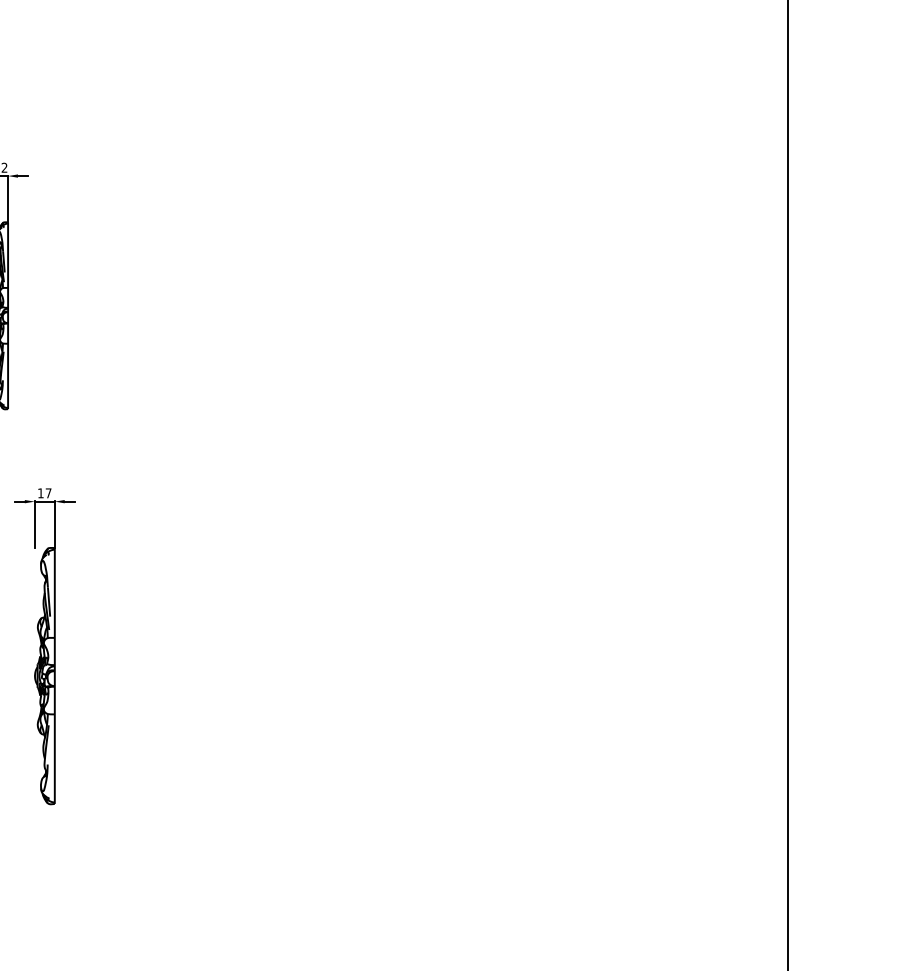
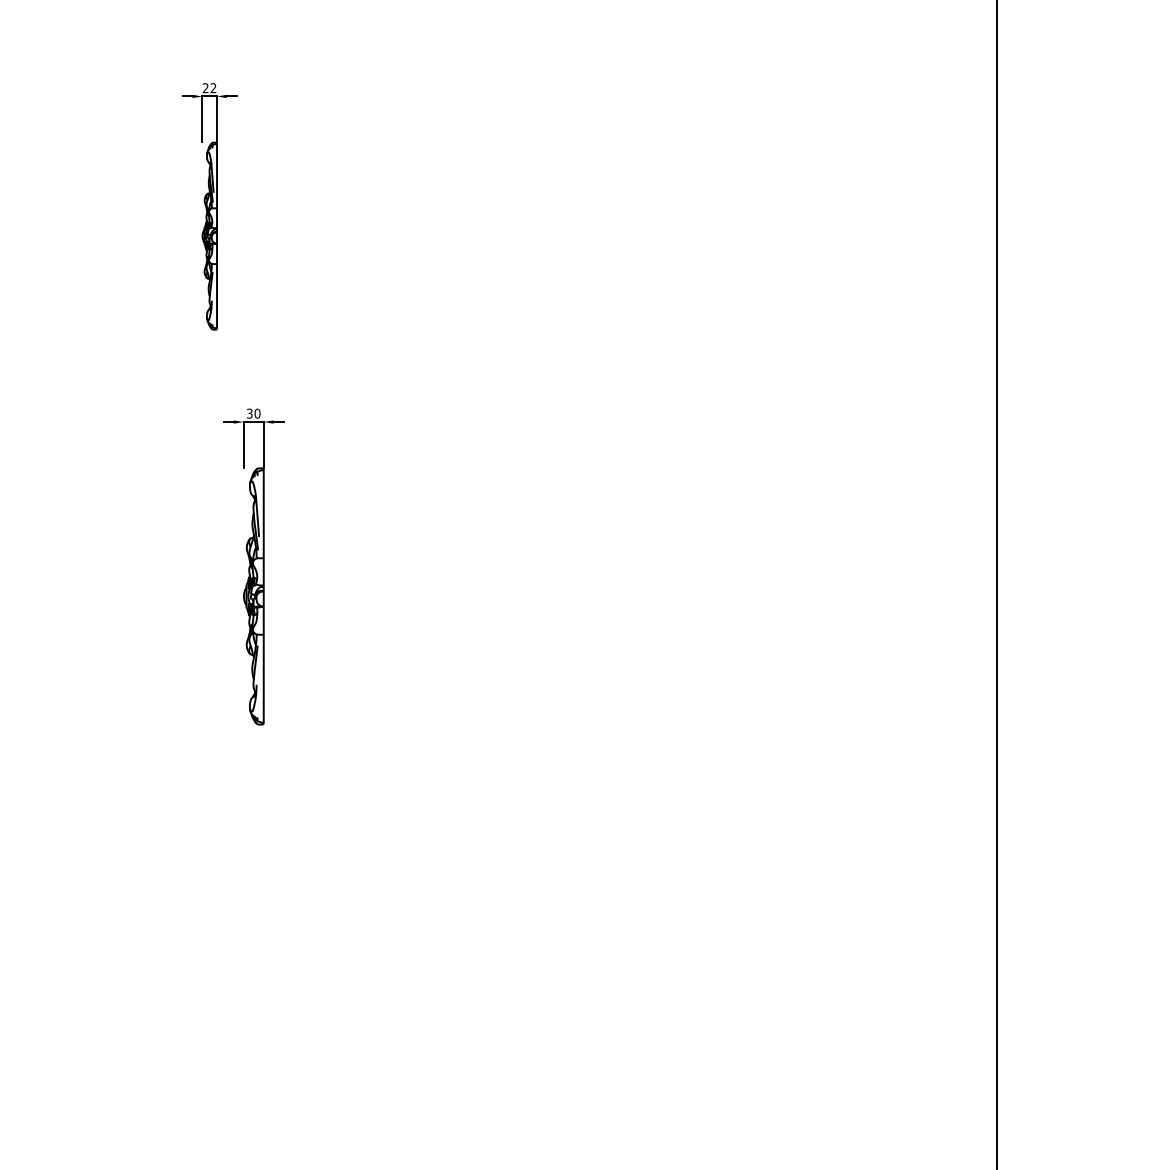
text: (44, 493) -> (253, 413), 17 -> 30

